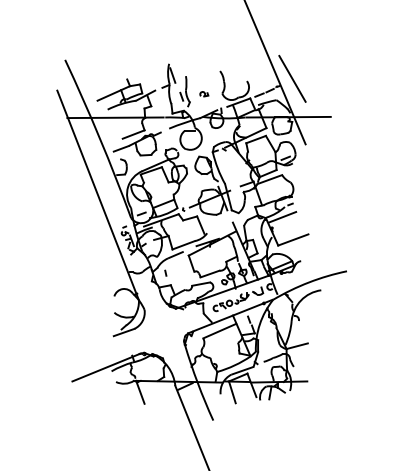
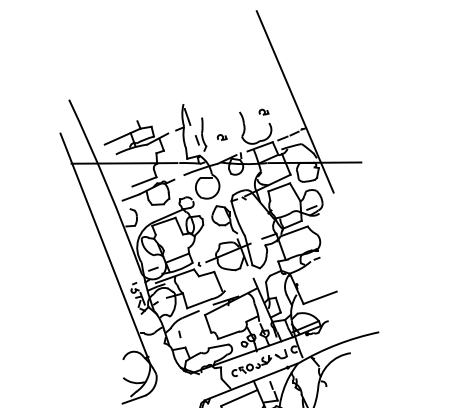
part: (242, 71) -> (264, 112), added
line: (292, 78) -> (319, 120), removed
line: (282, 217) -> (308, 273), removed

